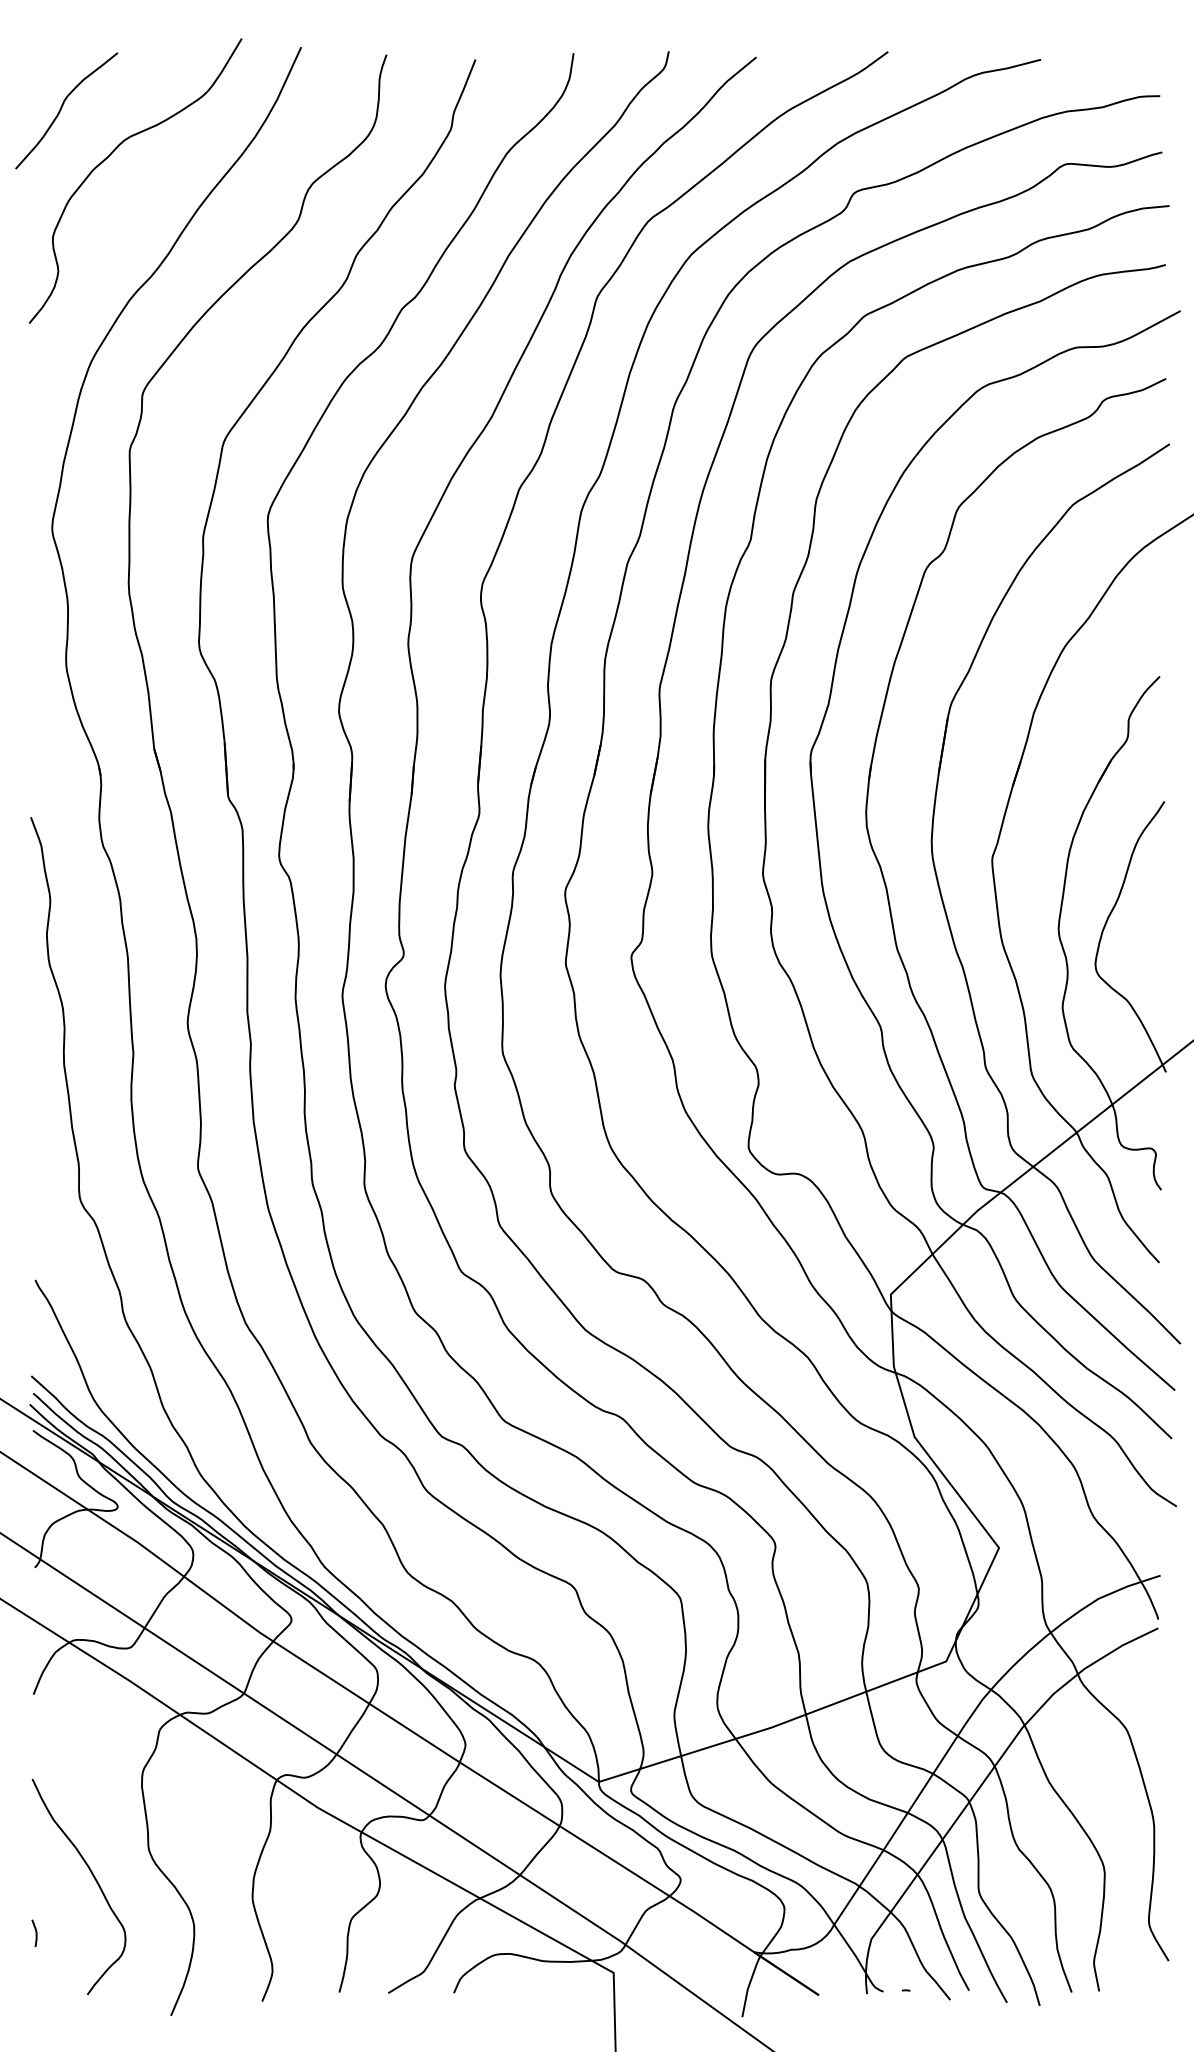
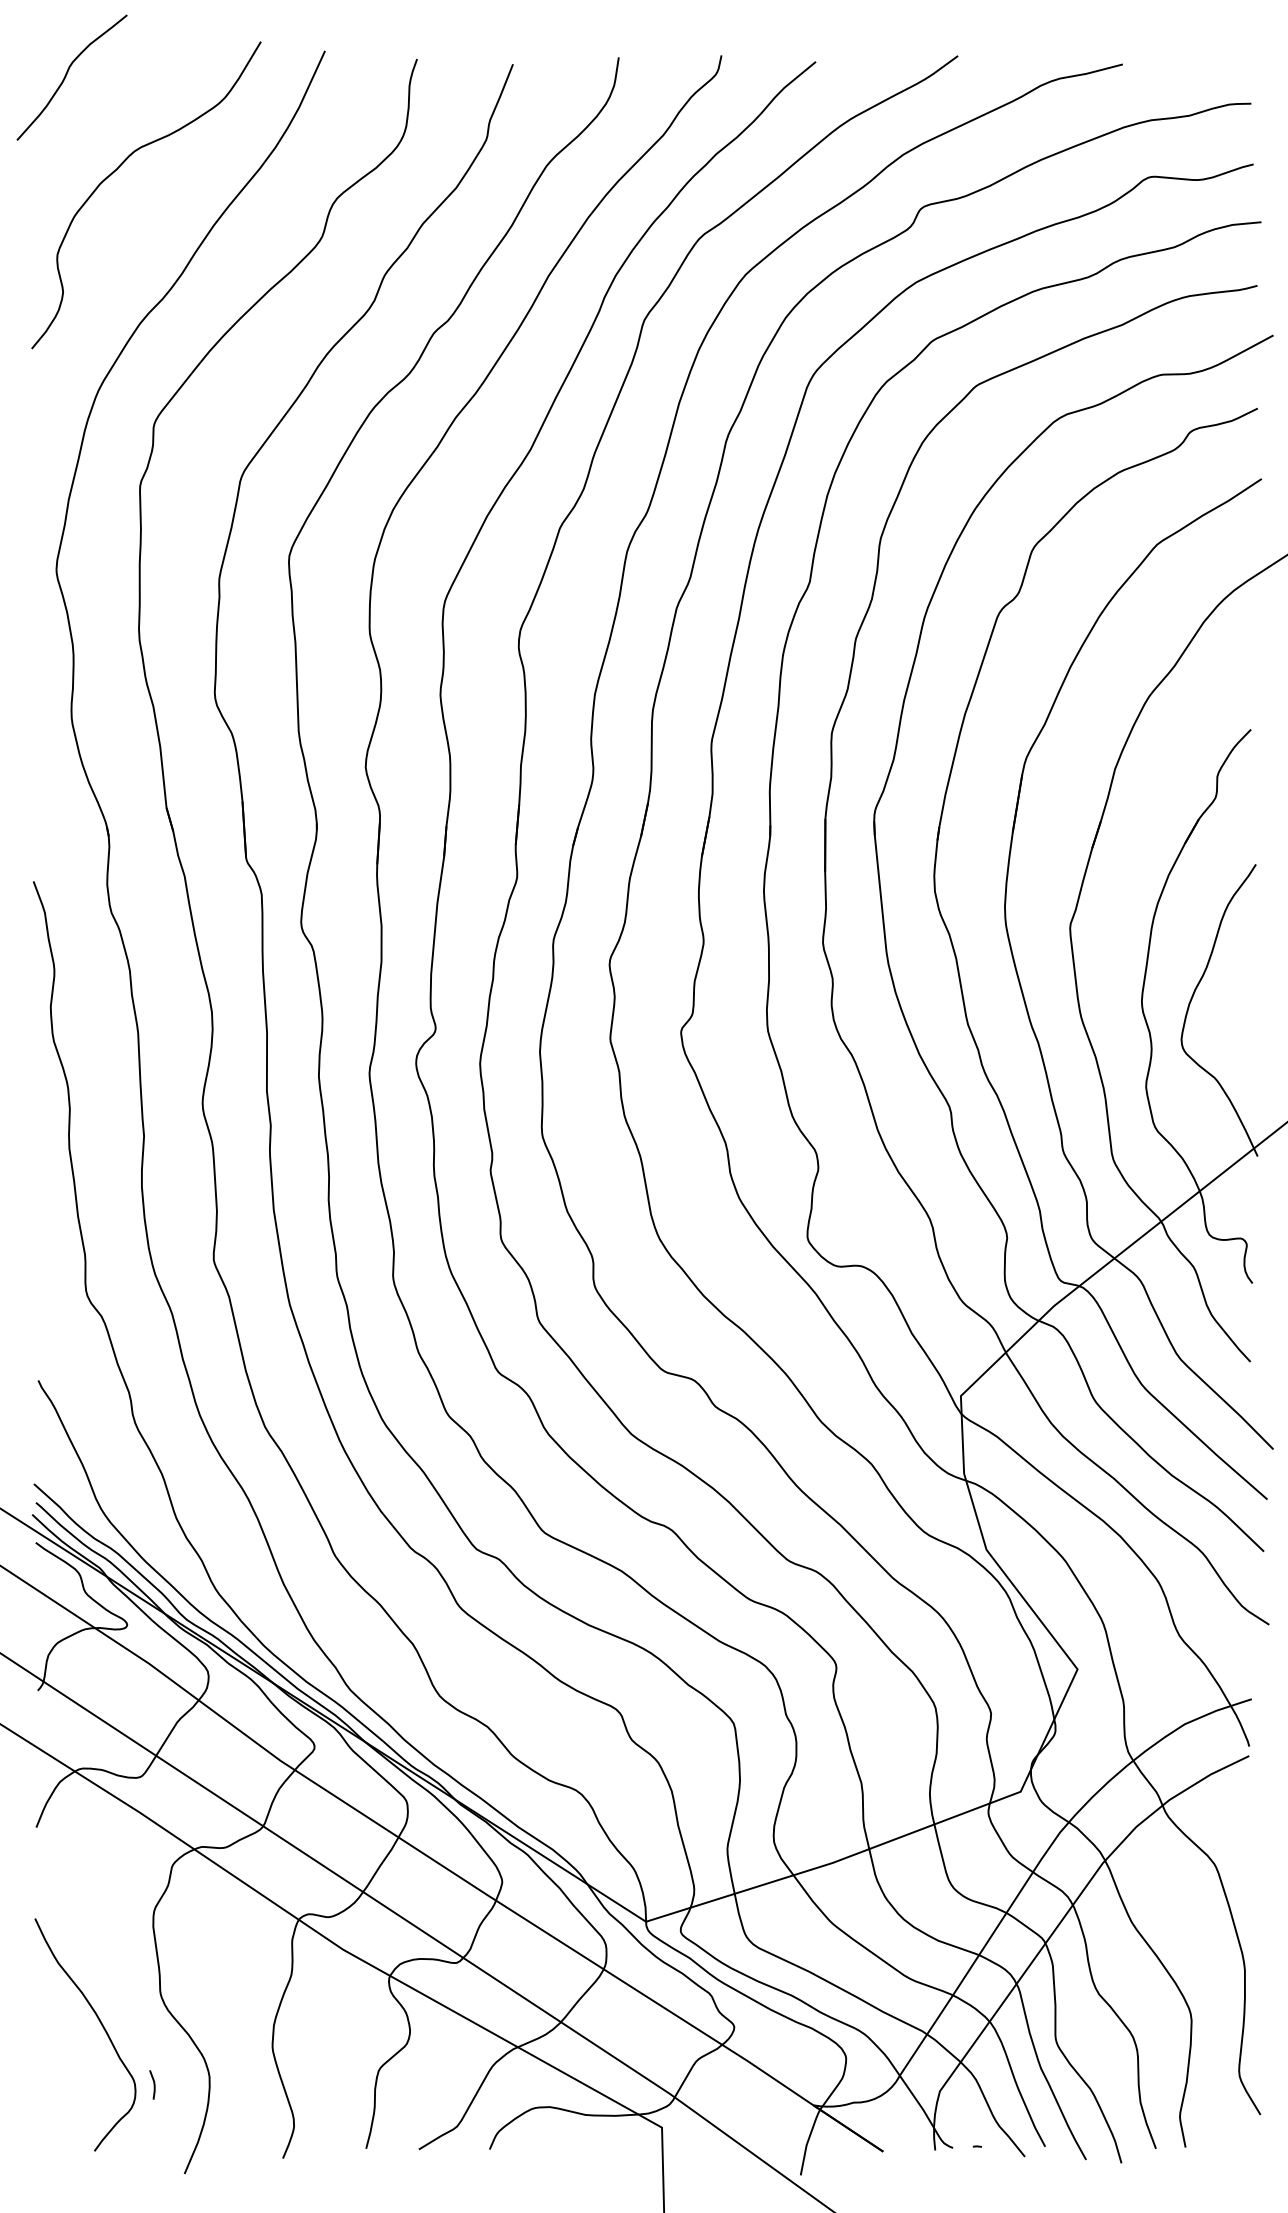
curve: (62, 107) -> (67, 74), moved
line: (35, 1932) -> (153, 2084), moved

